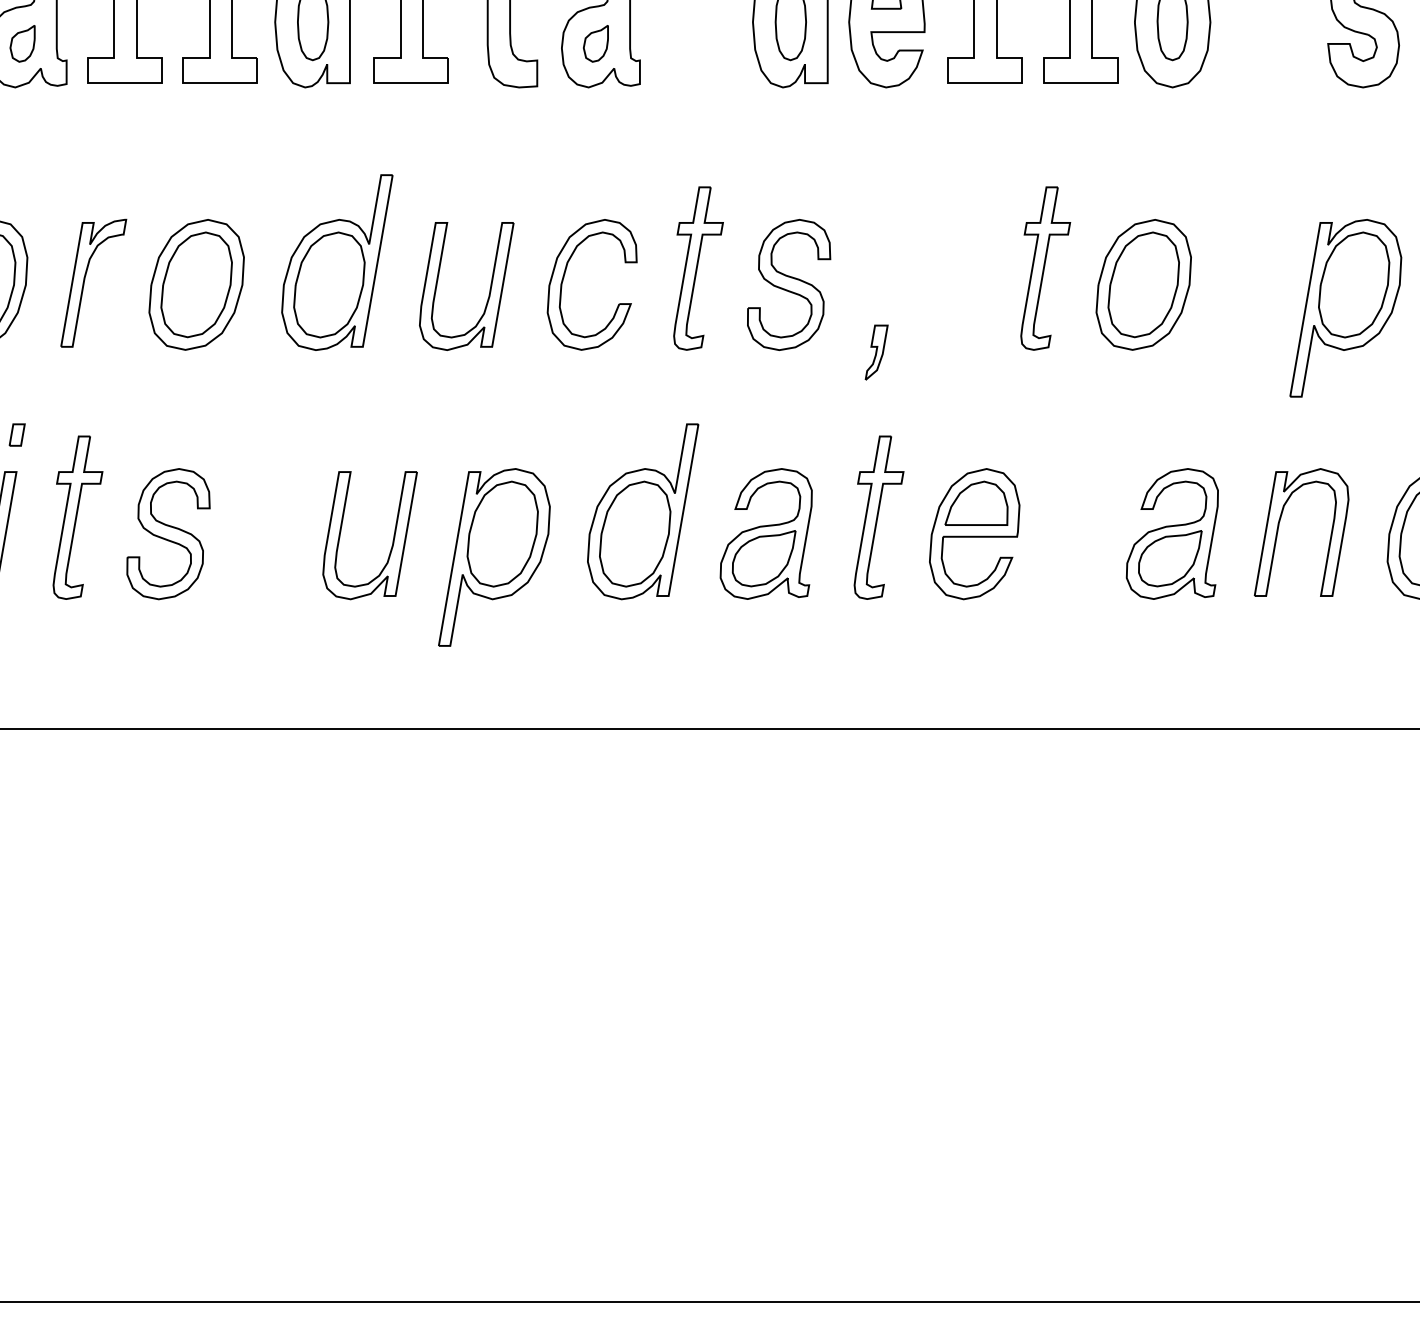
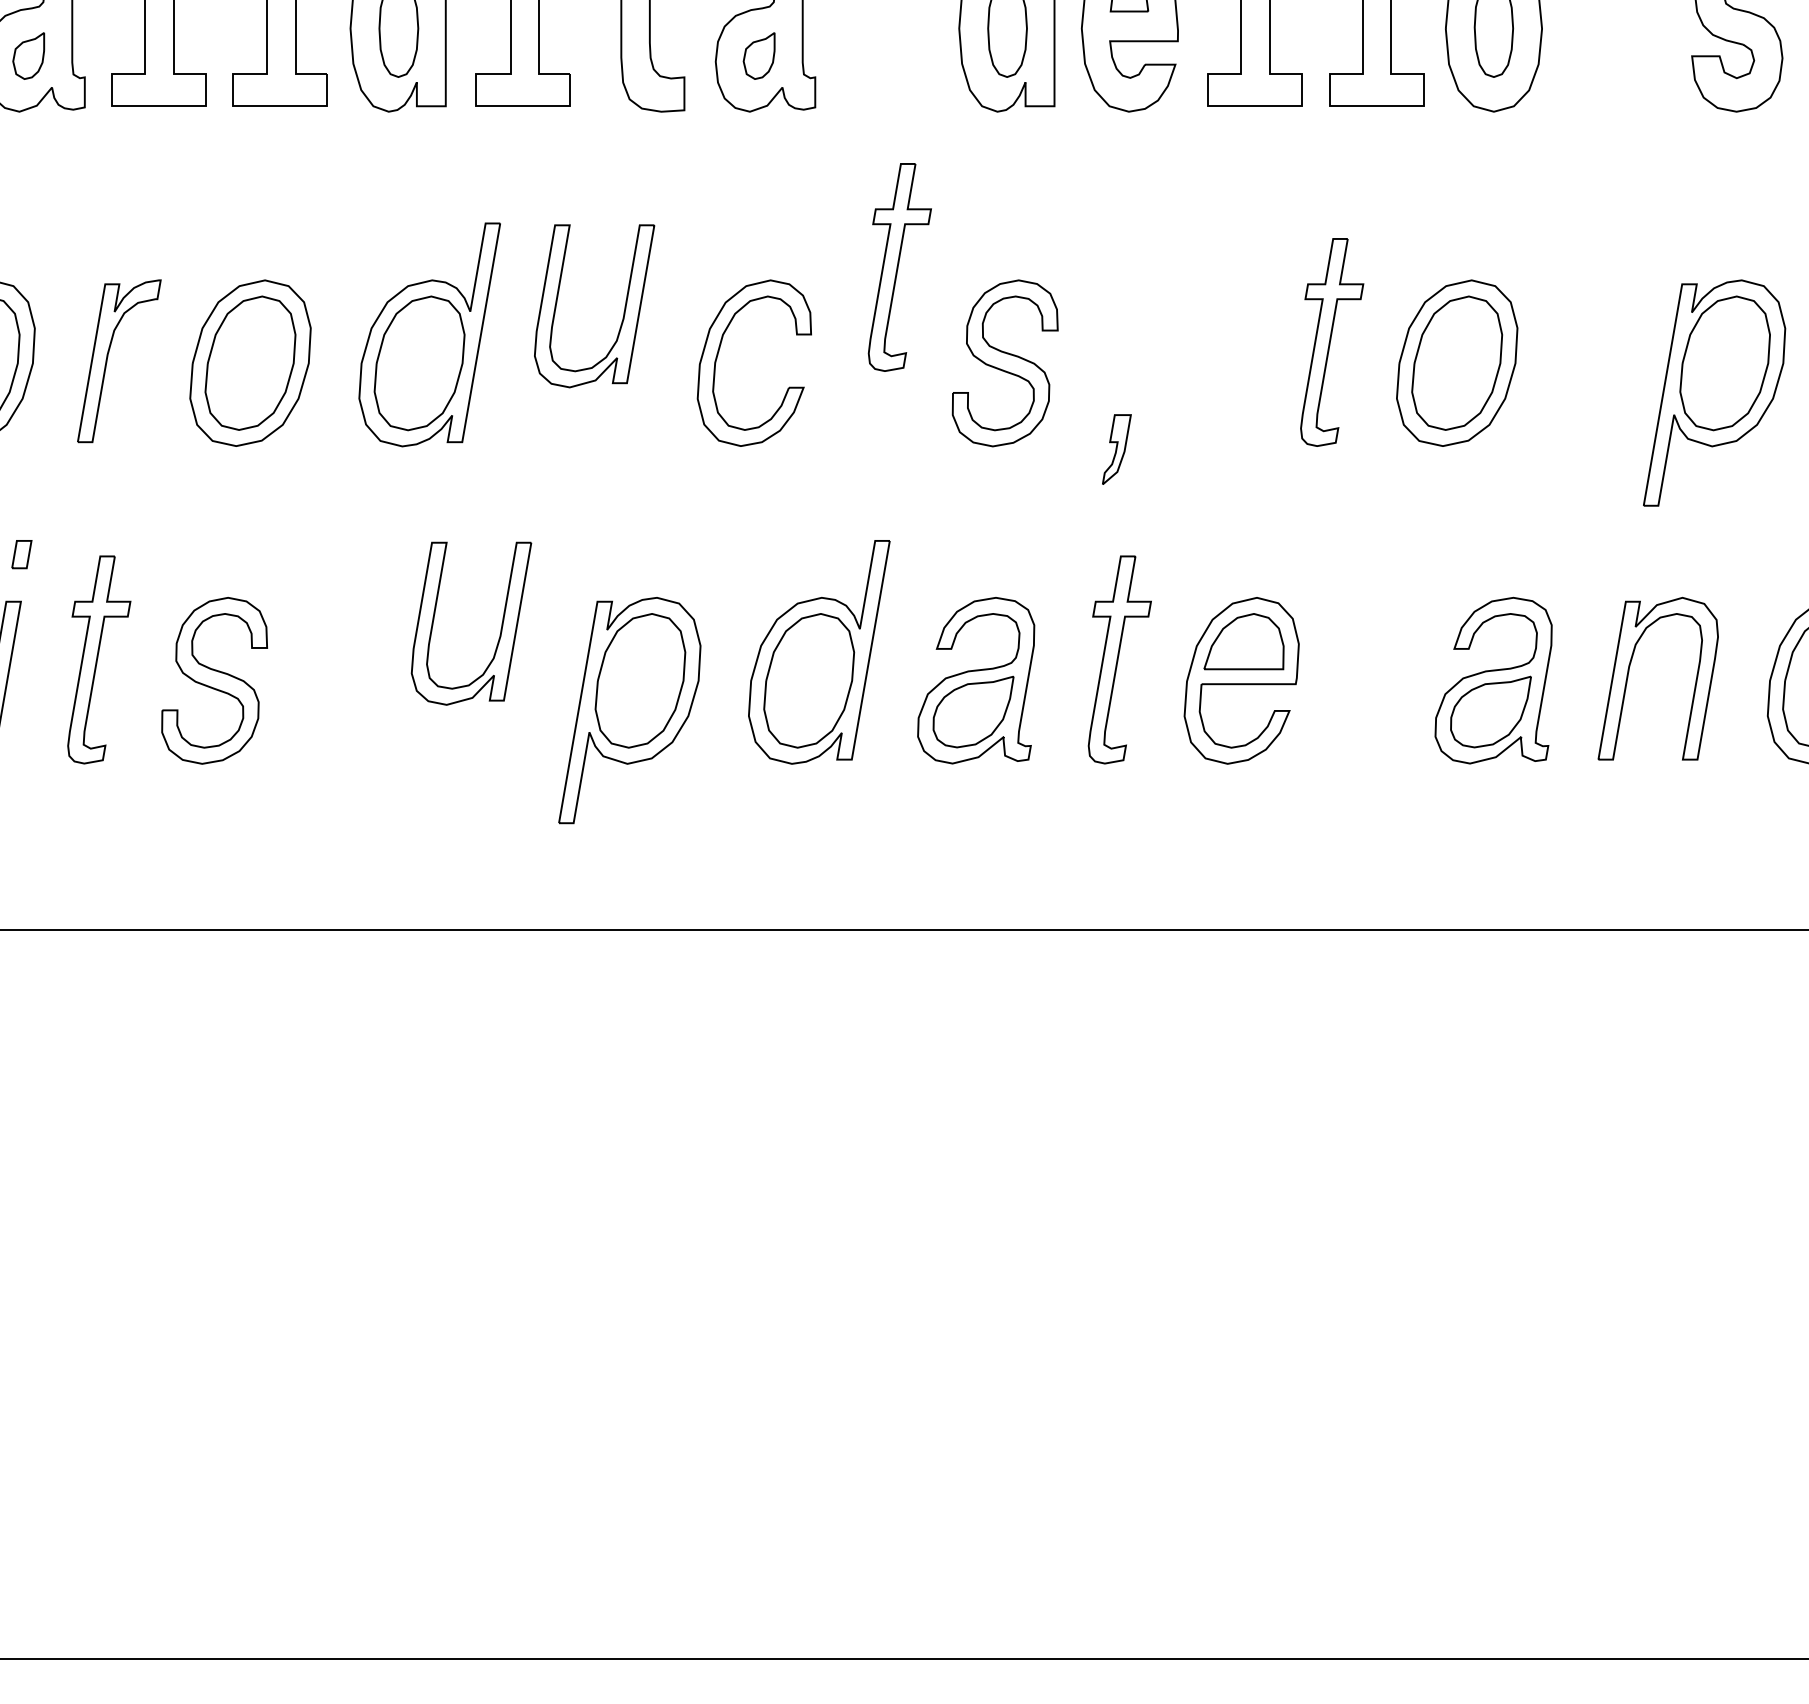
part: (698, 268) -> (899, 267), moved
part: (489, 290) -> (623, 311), moved
part: (392, 540) -> (500, 629), moved

